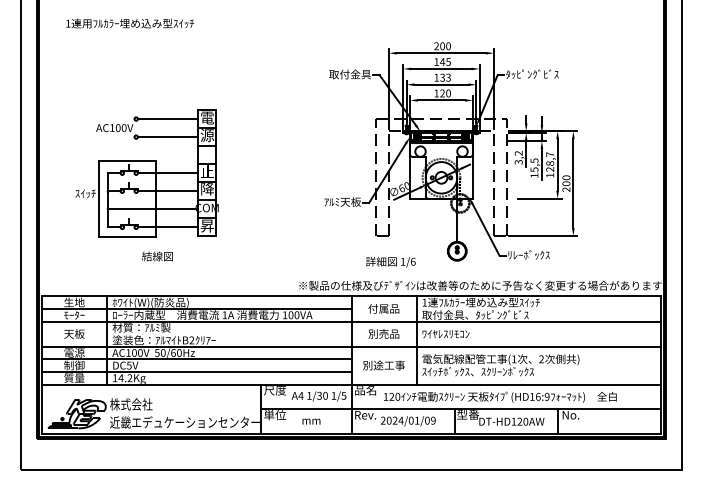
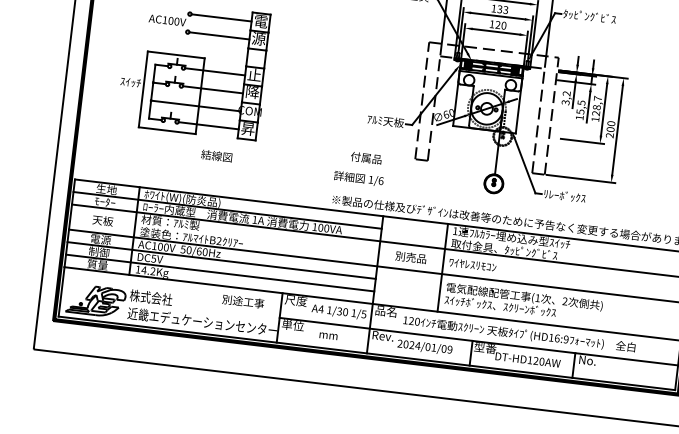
text: (157, 256) -> (216, 156), moved
text: (390, 262) -> (358, 179), moved
text: (383, 308) -> (366, 157), moved
text: (383, 365) -> (242, 301), moved

